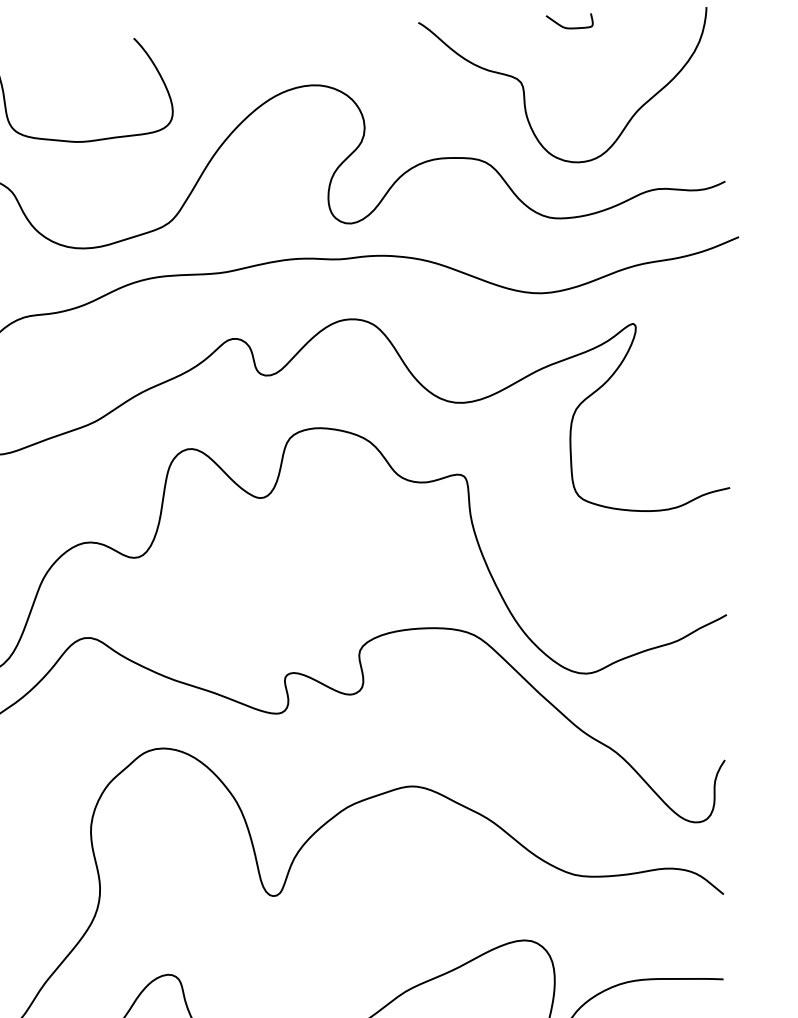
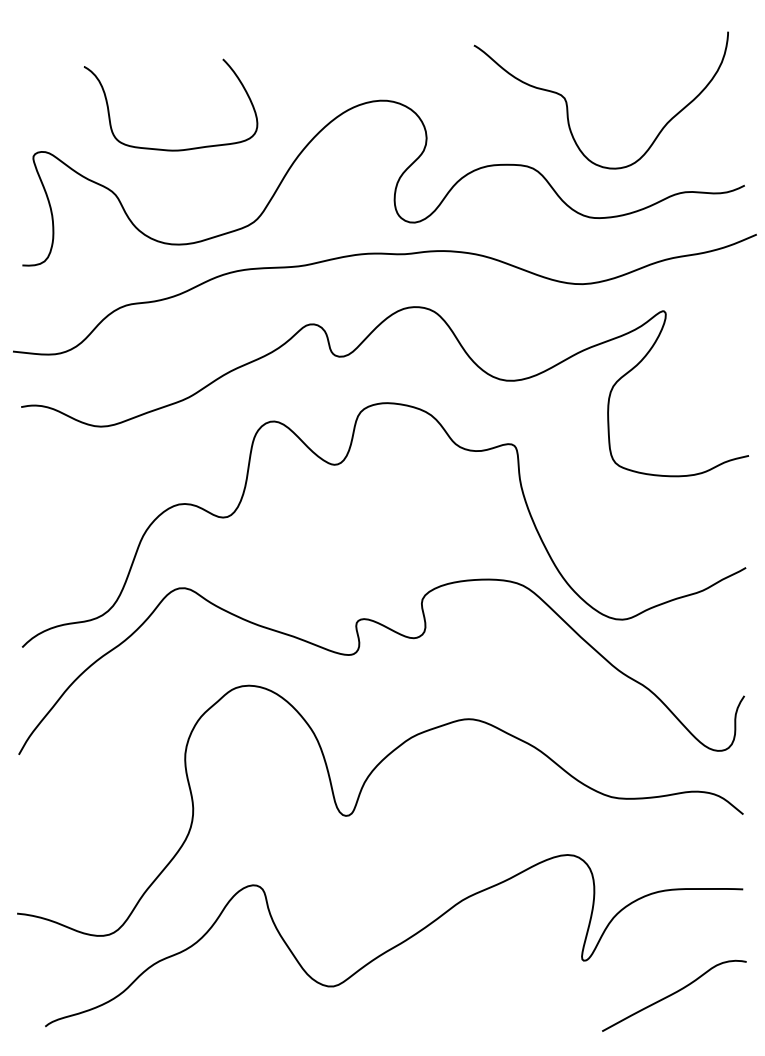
curve: (569, 27) -> (607, 49), removed

